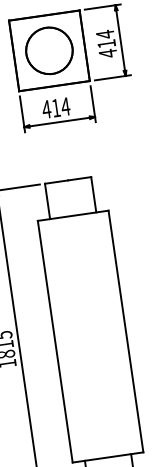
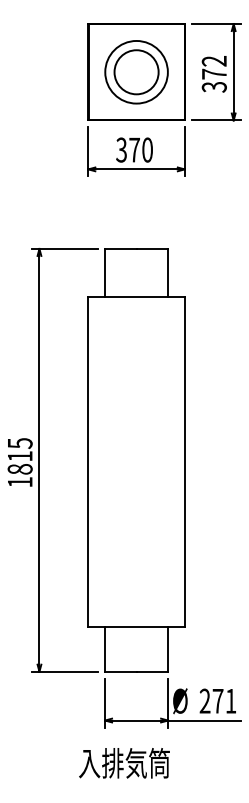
text: (106, 44) -> (213, 74), 414 -> 372
circle: (49, 50) -> (136, 71), size x0.7
text: (56, 107) -> (134, 149), 414 -> 370

